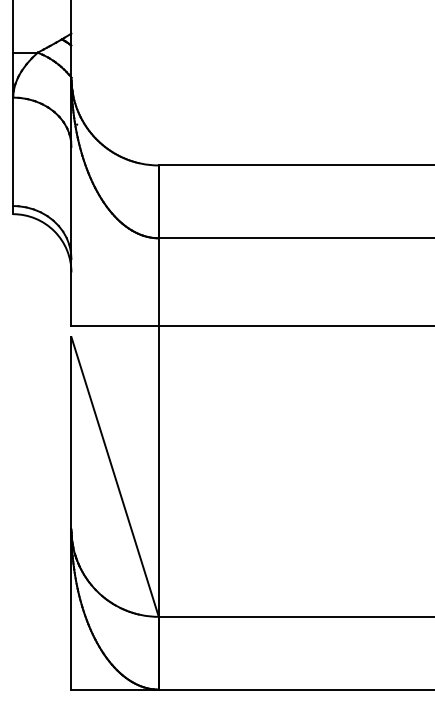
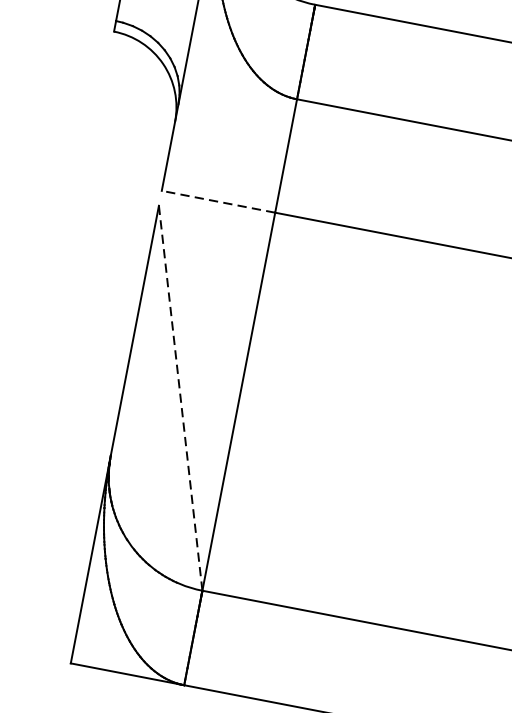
line: (115, 325) -> (219, 201), solid -> dashed
line: (115, 476) -> (181, 397), solid -> dashed

